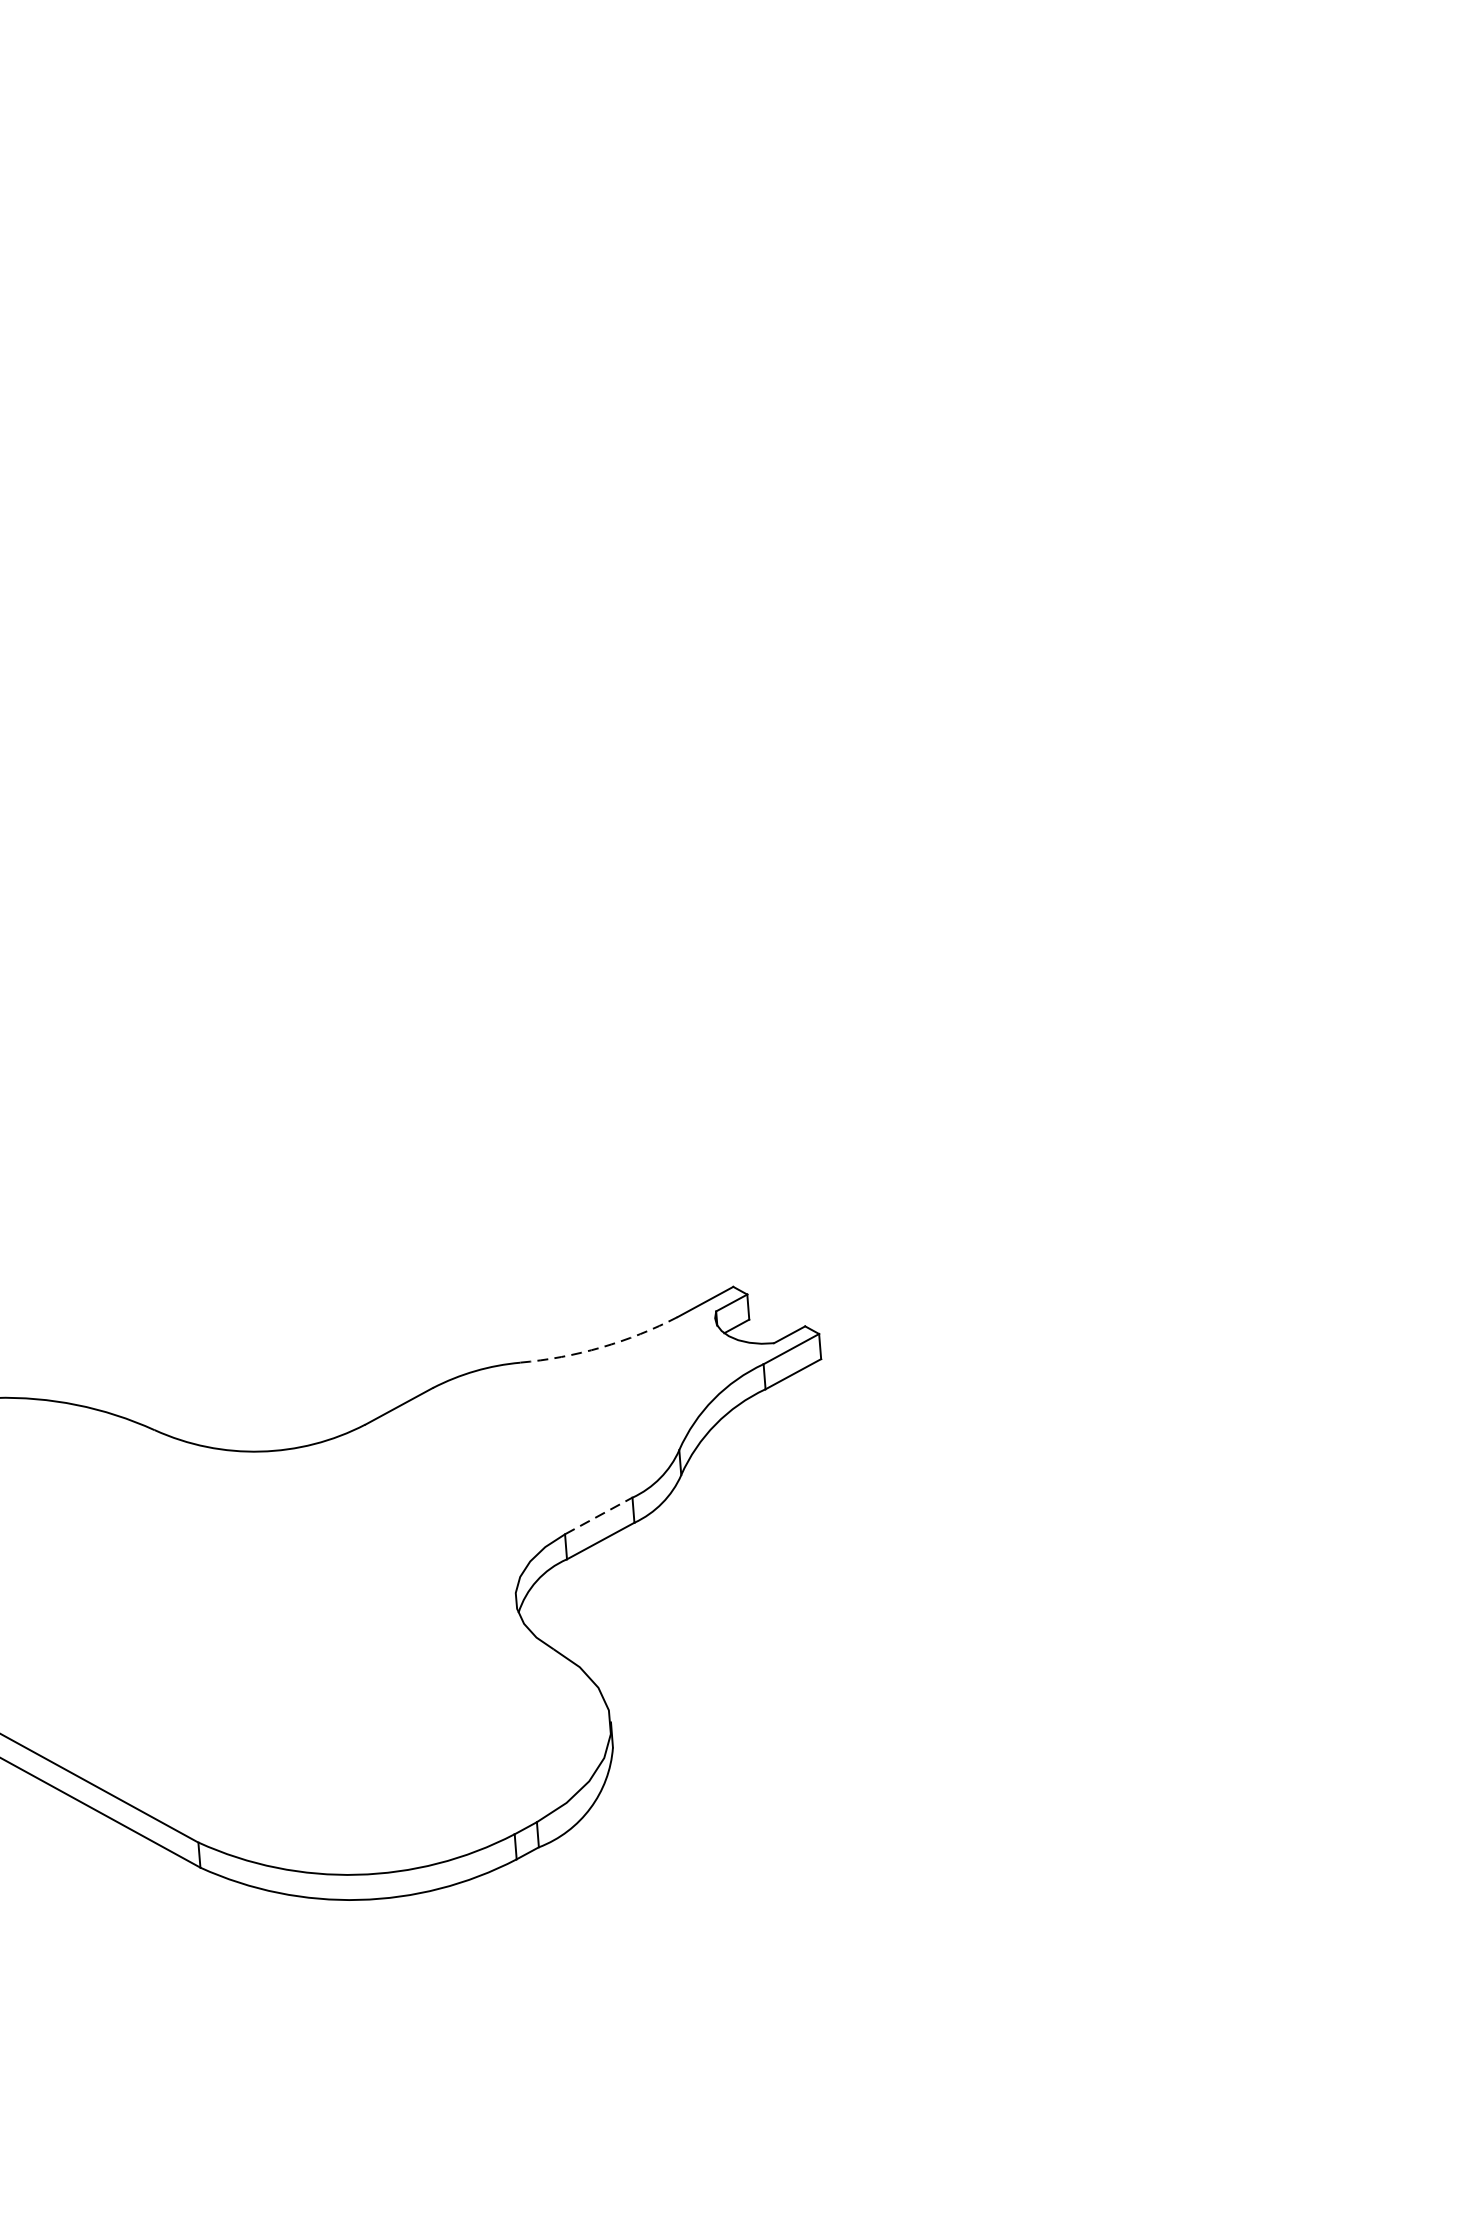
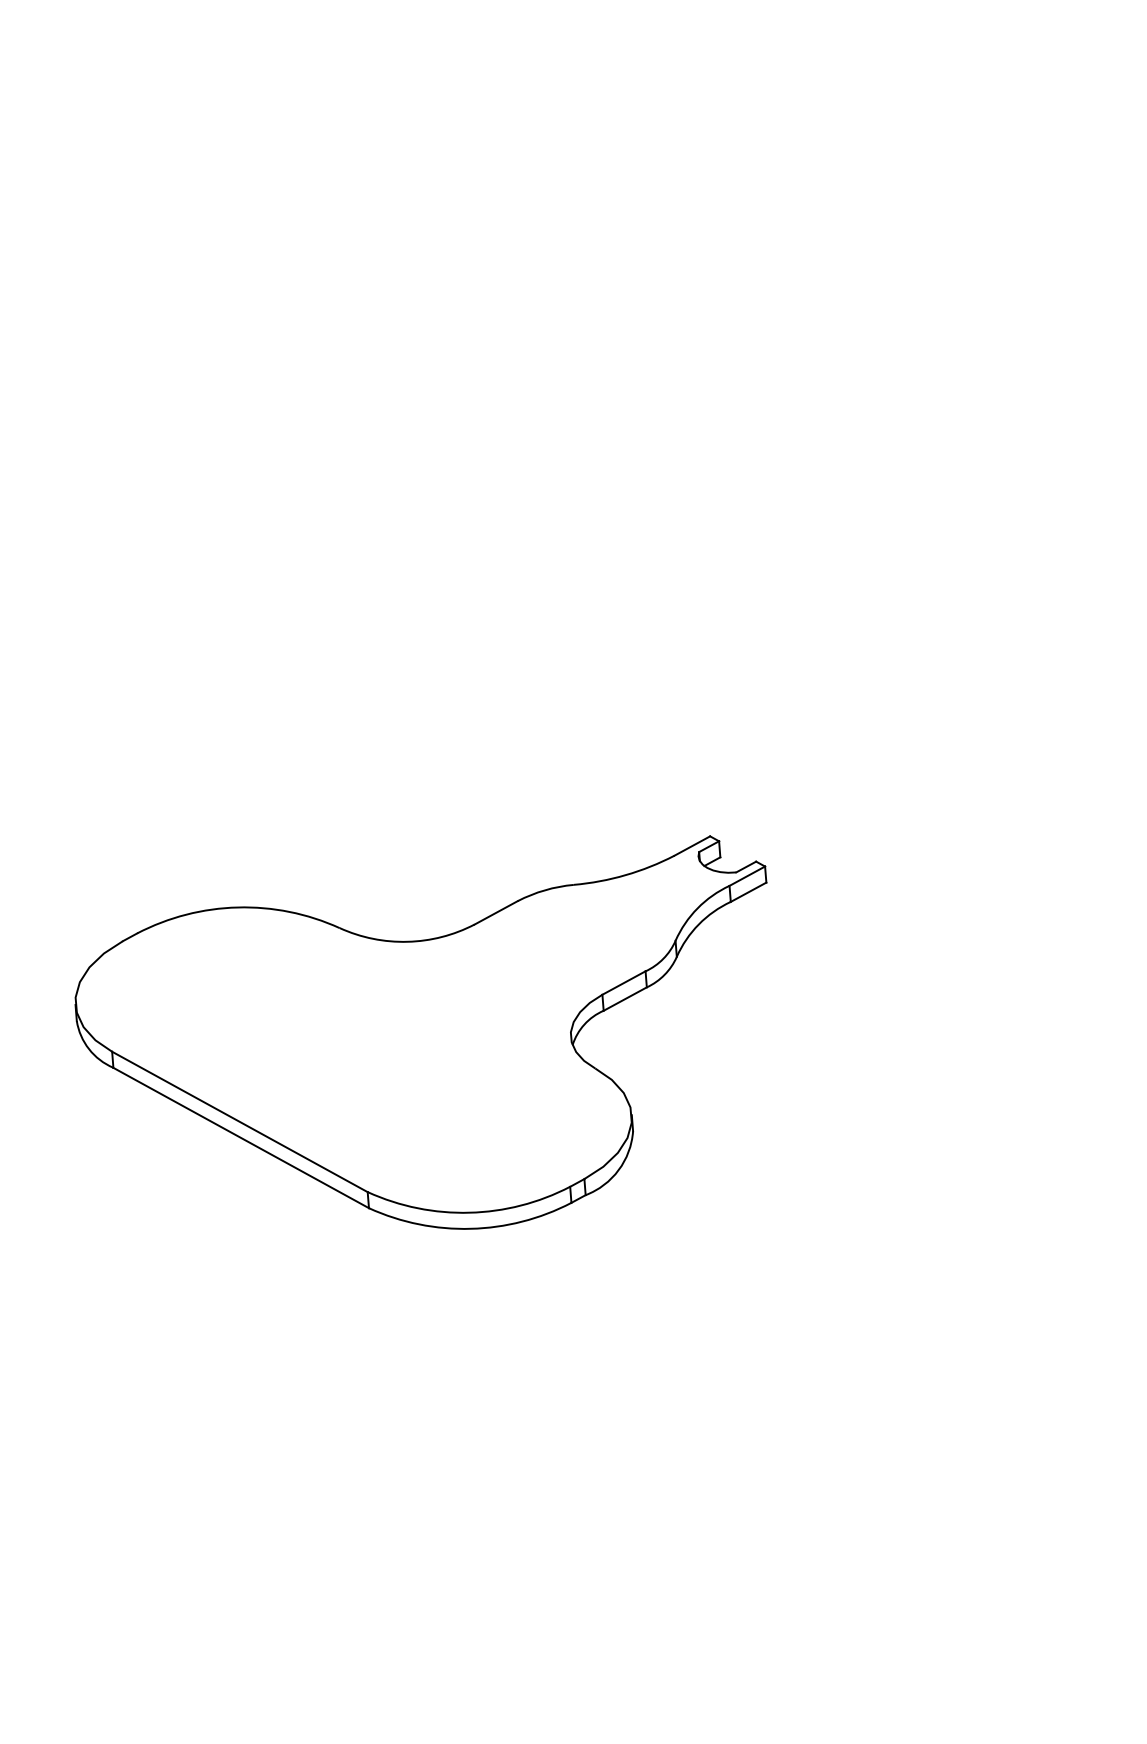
arc: (601, 1348) -> (625, 875), dashed -> solid
line: (599, 1516) -> (624, 983), dashed -> solid

